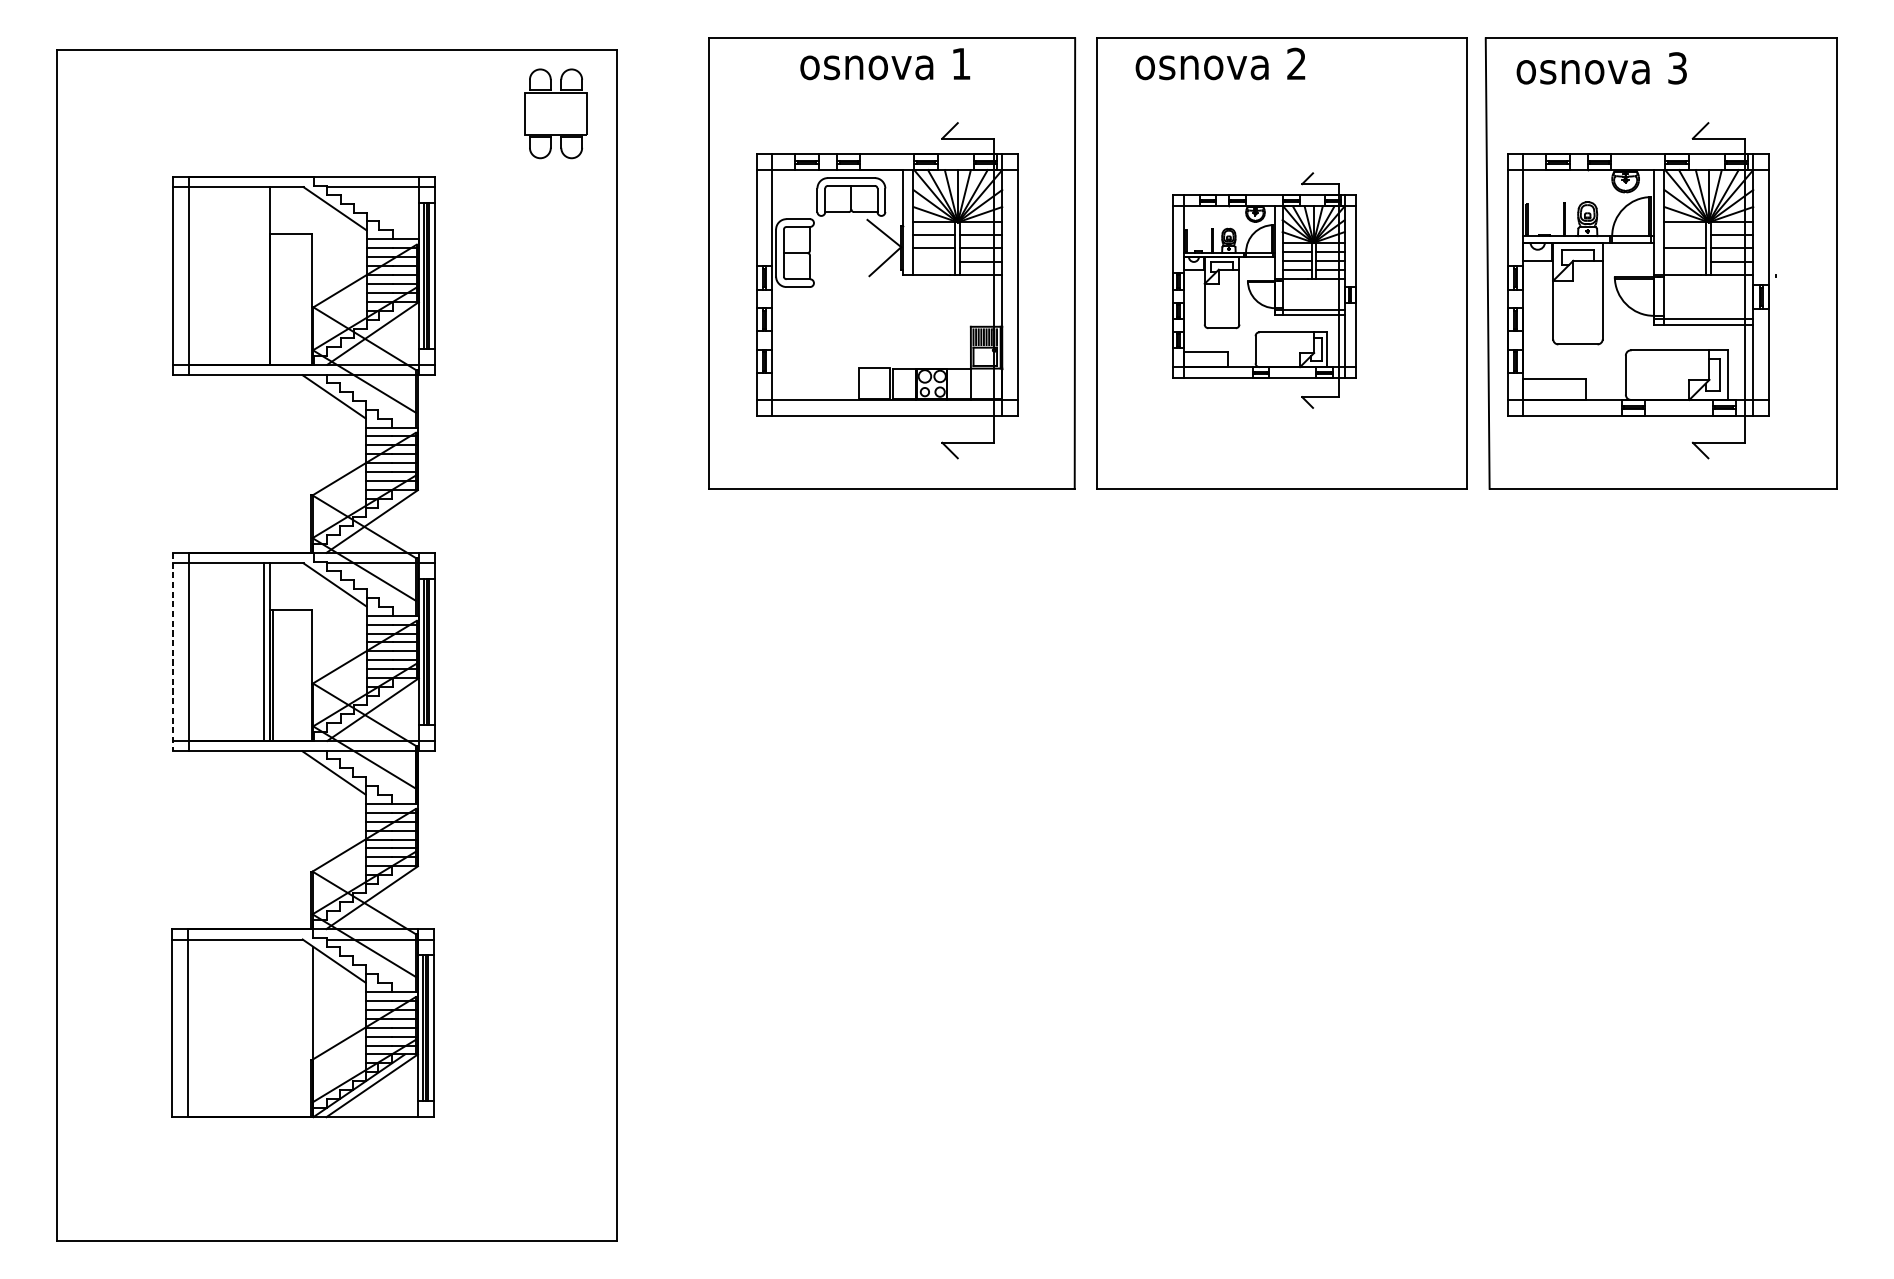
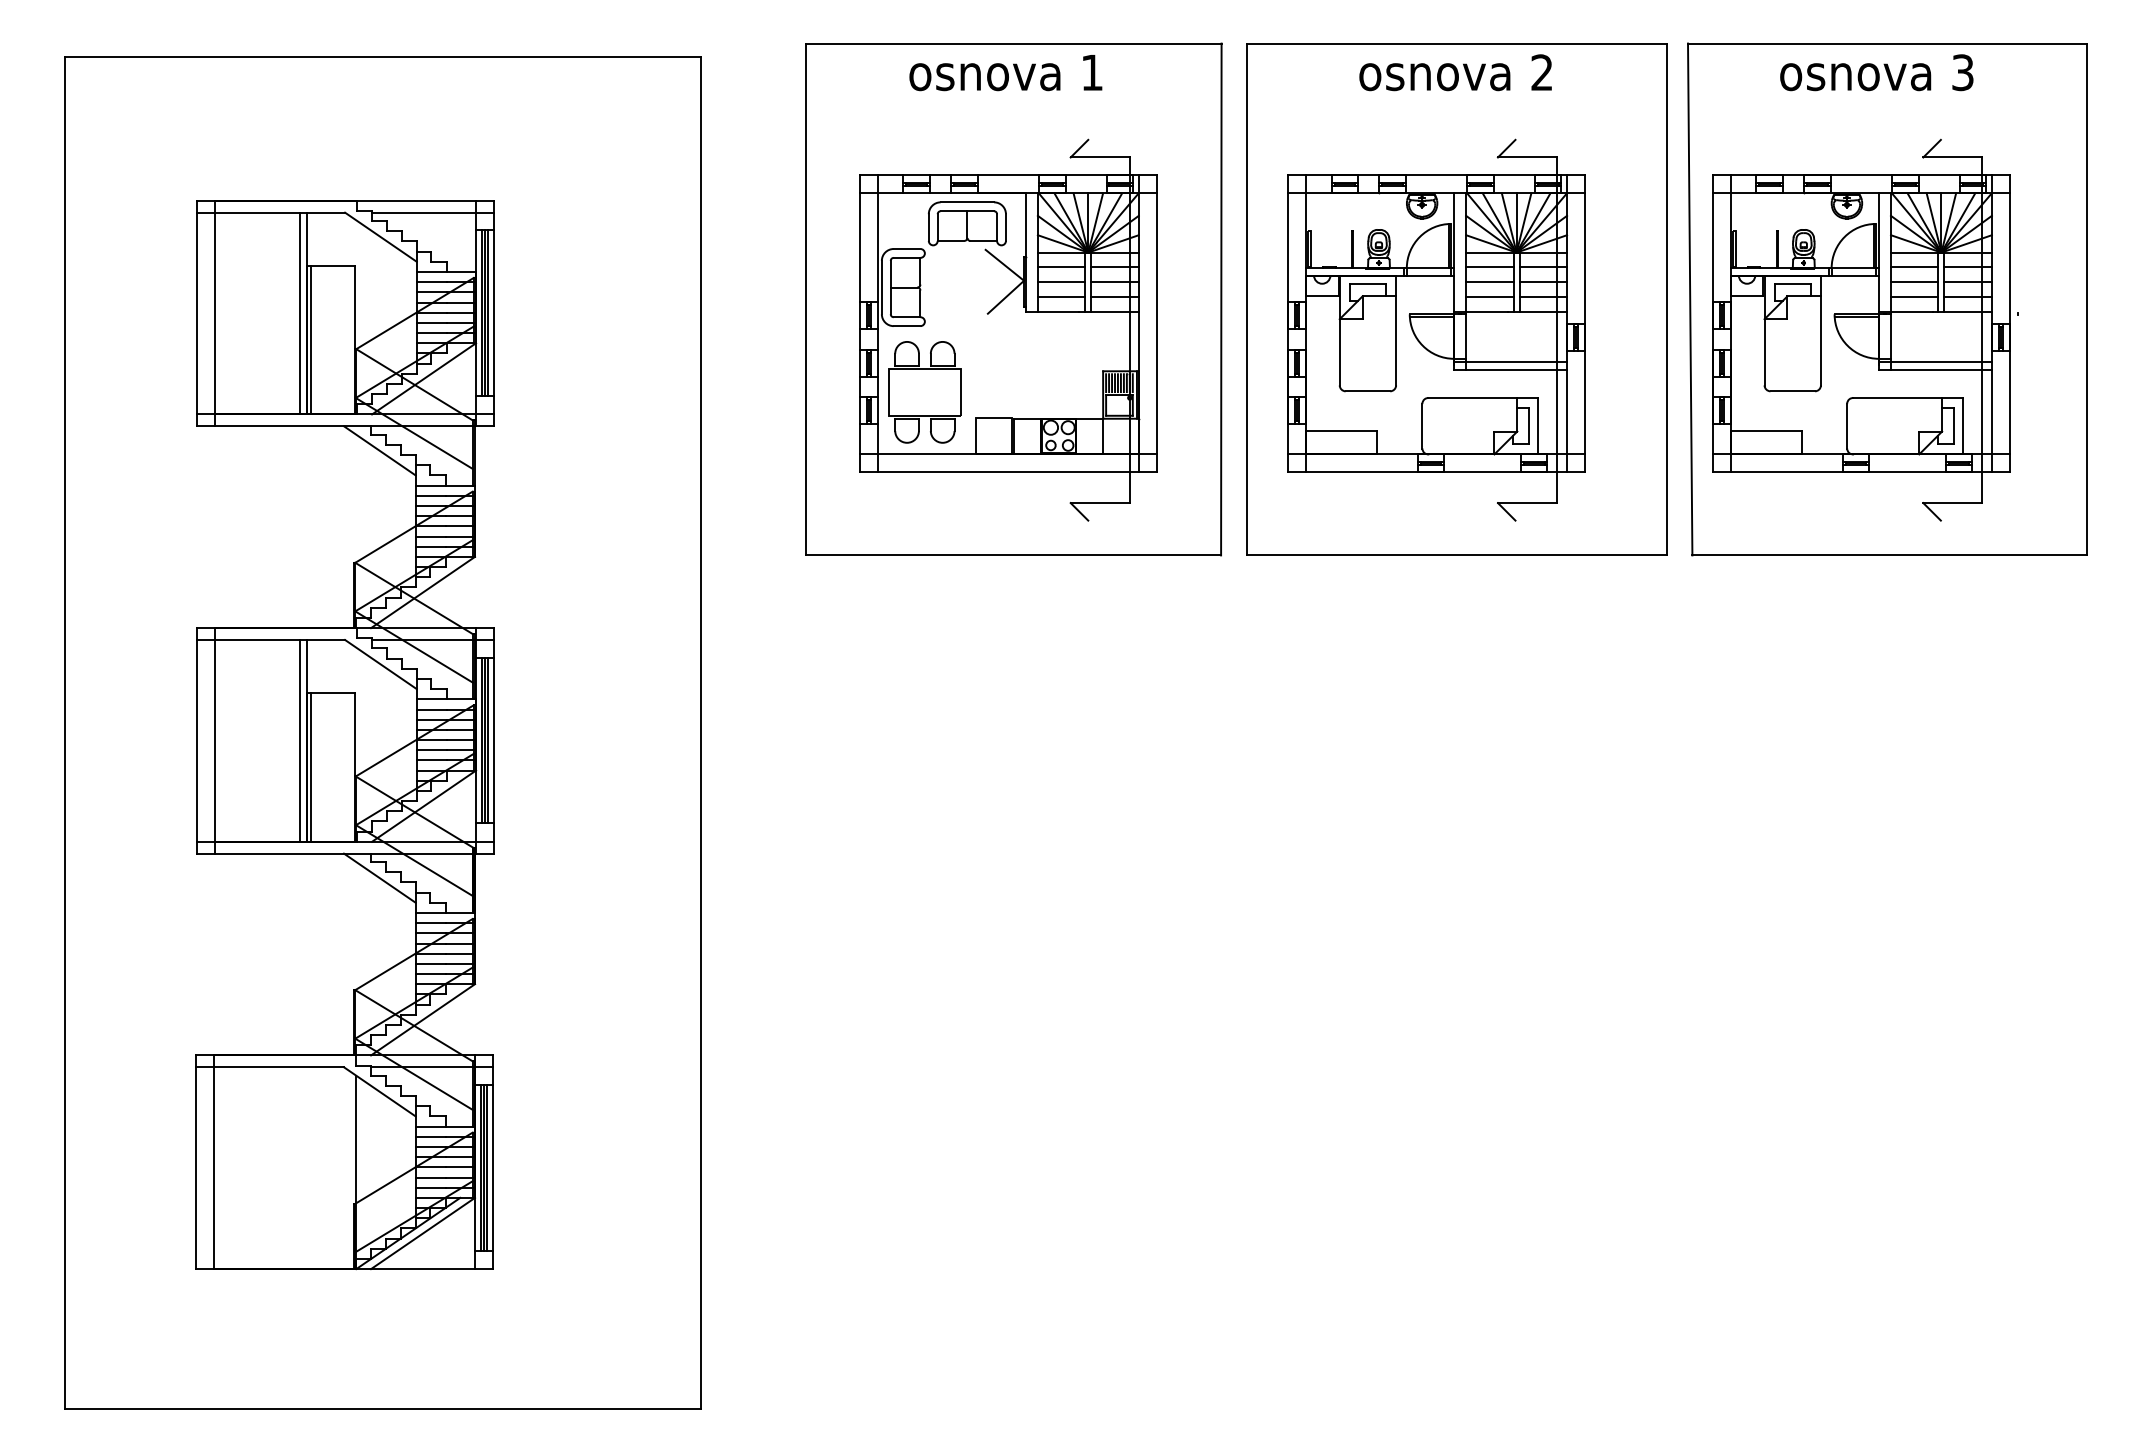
text: (1220, 63) -> (1455, 72), moved
text: (1601, 68) -> (1876, 72), moved
part: (555, 113) -> (924, 392), moved
line: (1685, 235) -> (1914, 267), added
line: (934, 261) -> (1061, 297), added
line: (1685, 261) -> (1914, 297), added
line: (263, 275) -> (299, 313), added
part: (1264, 290) -> (1436, 329), size x1.43
line: (273, 299) -> (310, 340), added
line: (173, 651) -> (197, 740), dashed -> solid

